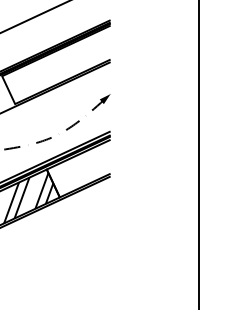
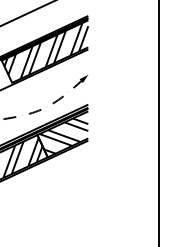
hatch: (58, 63) -> (46, 50), added
hatch: (79, 170) -> (63, 135), added

